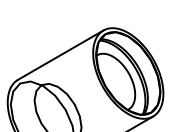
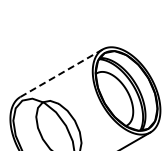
line: (60, 55) -> (61, 73), solid -> dashed

